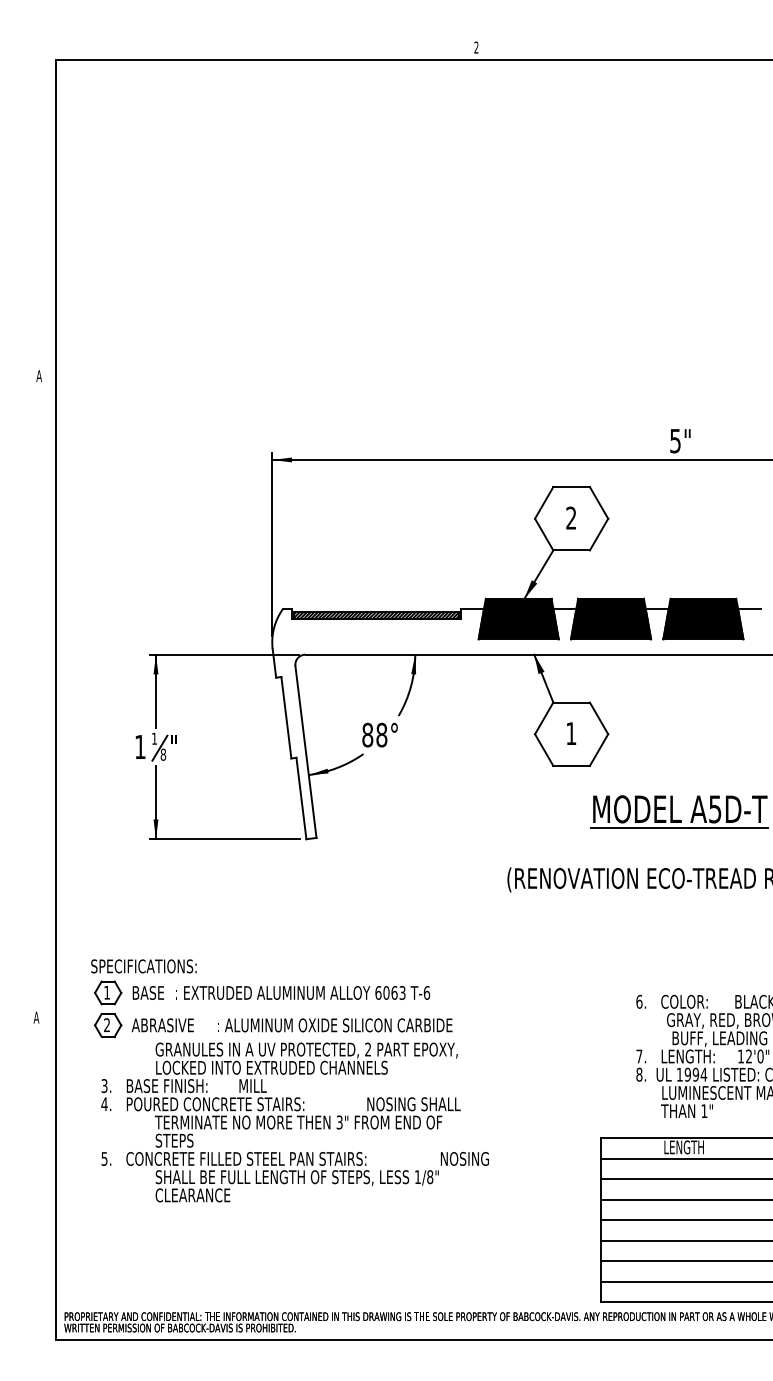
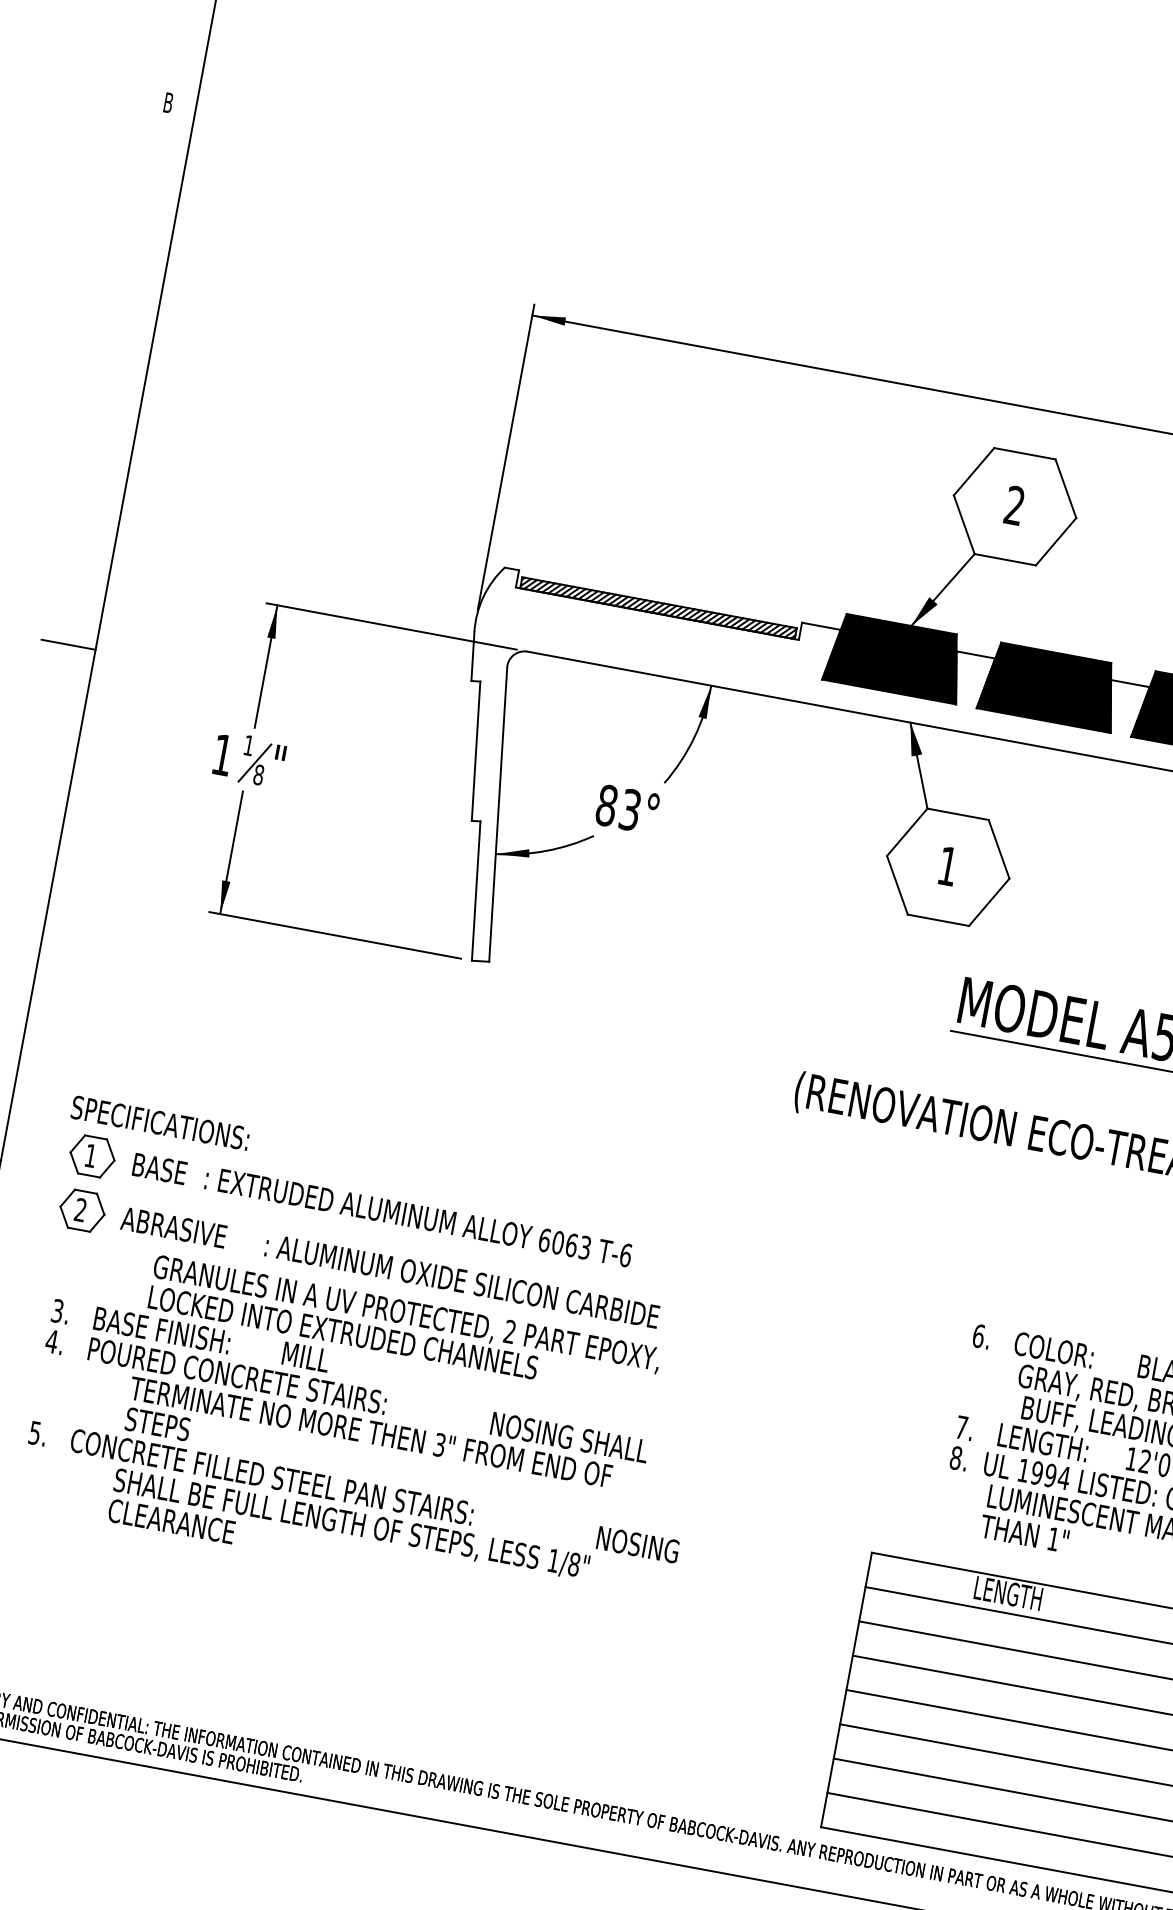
text: (38, 375) -> (167, 101), A -> B
line: (39, 699) -> (68, 644), added
text: (381, 734) -> (630, 808), 88° -> 83°

